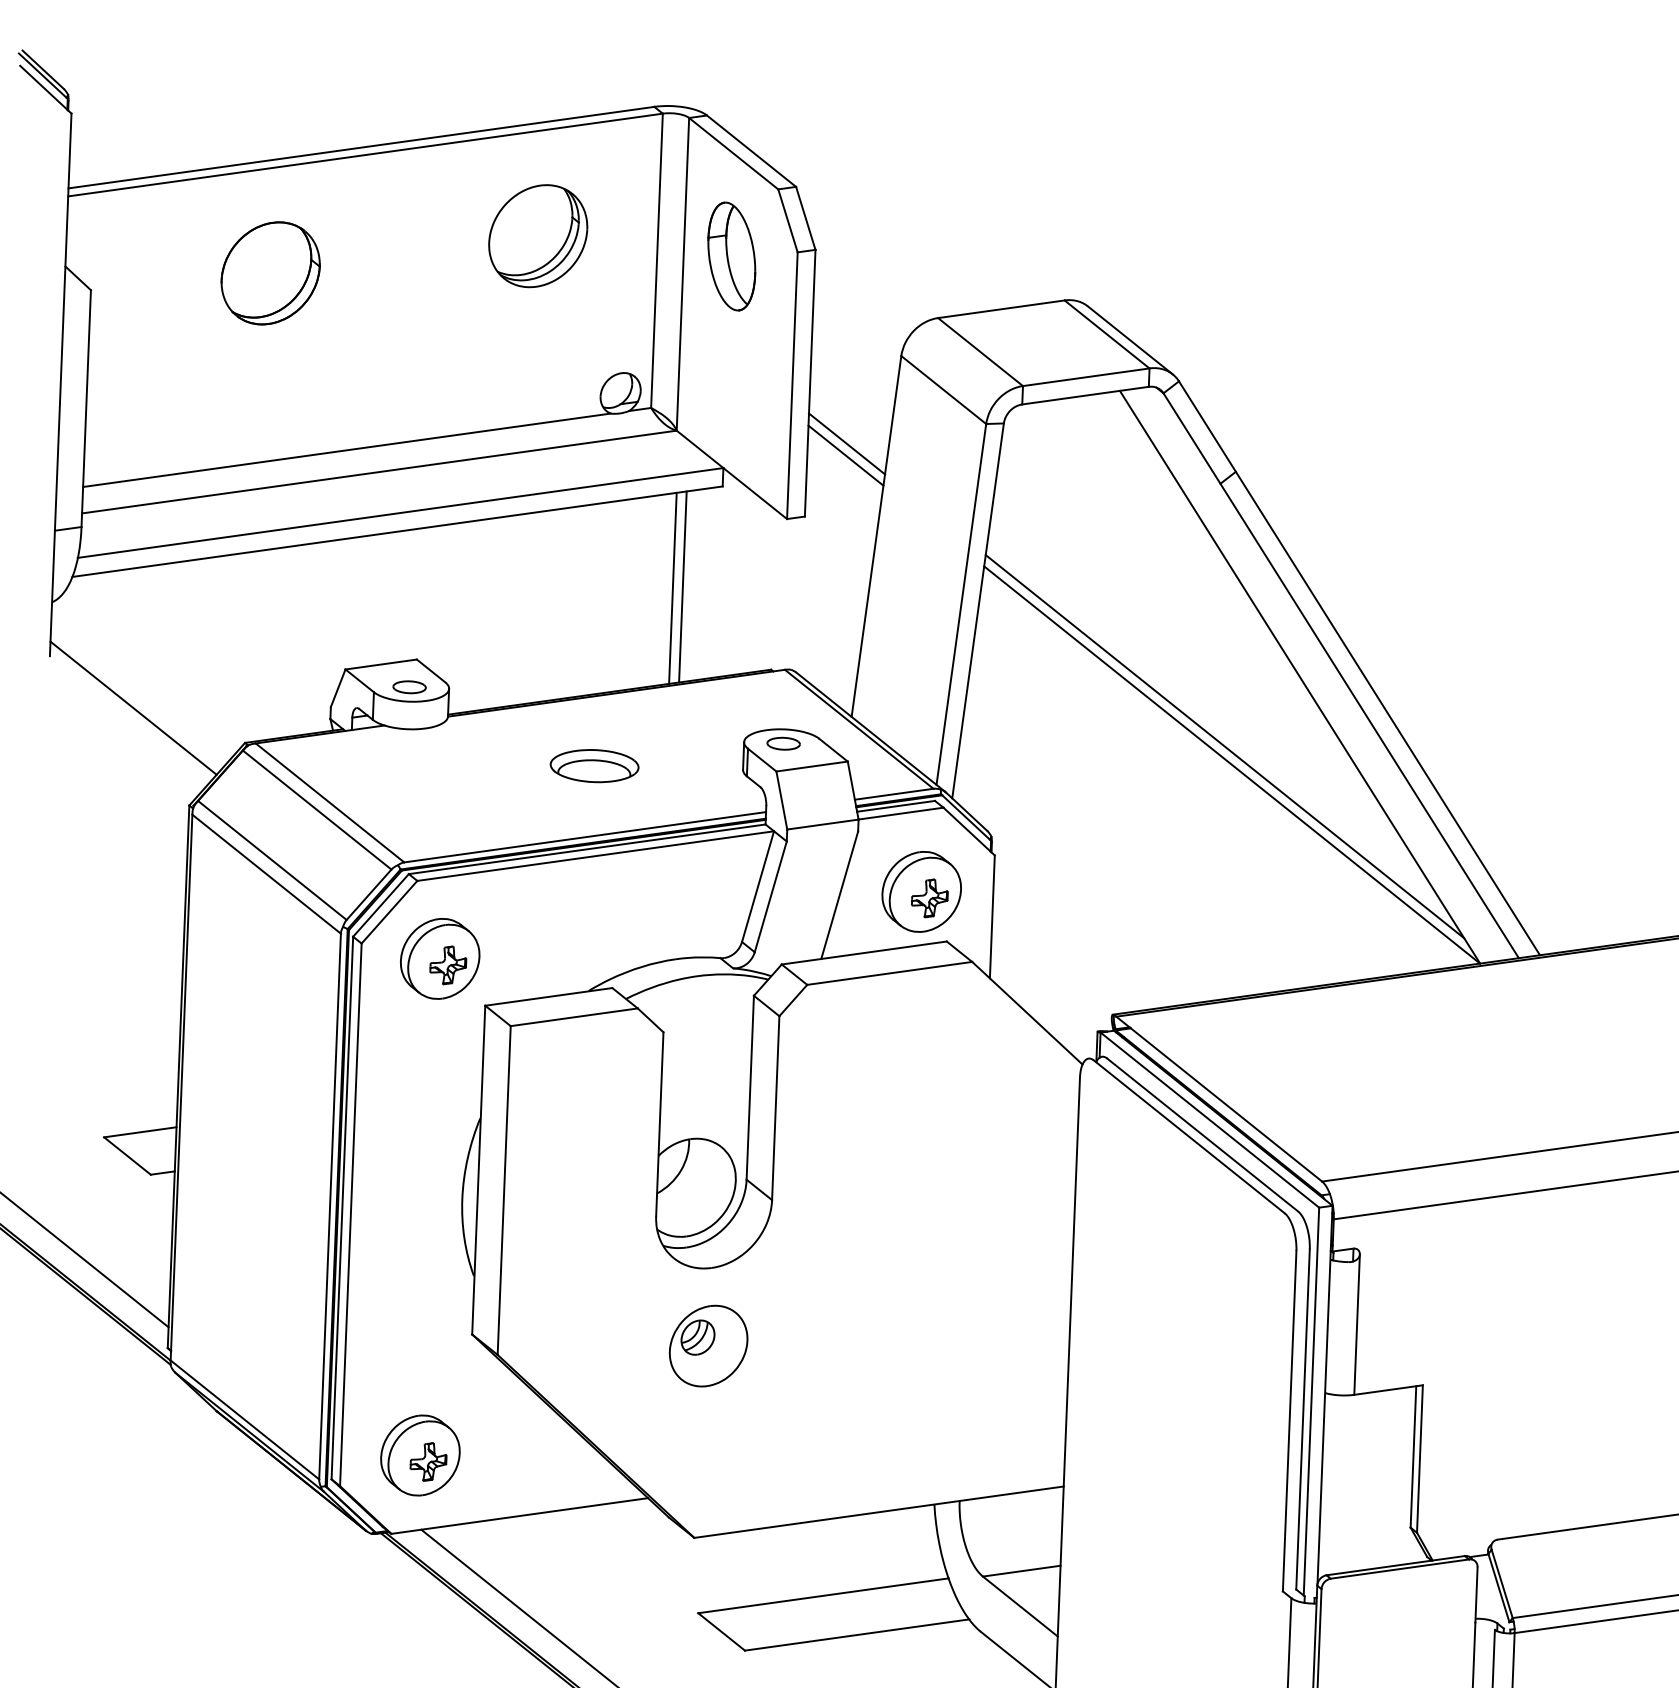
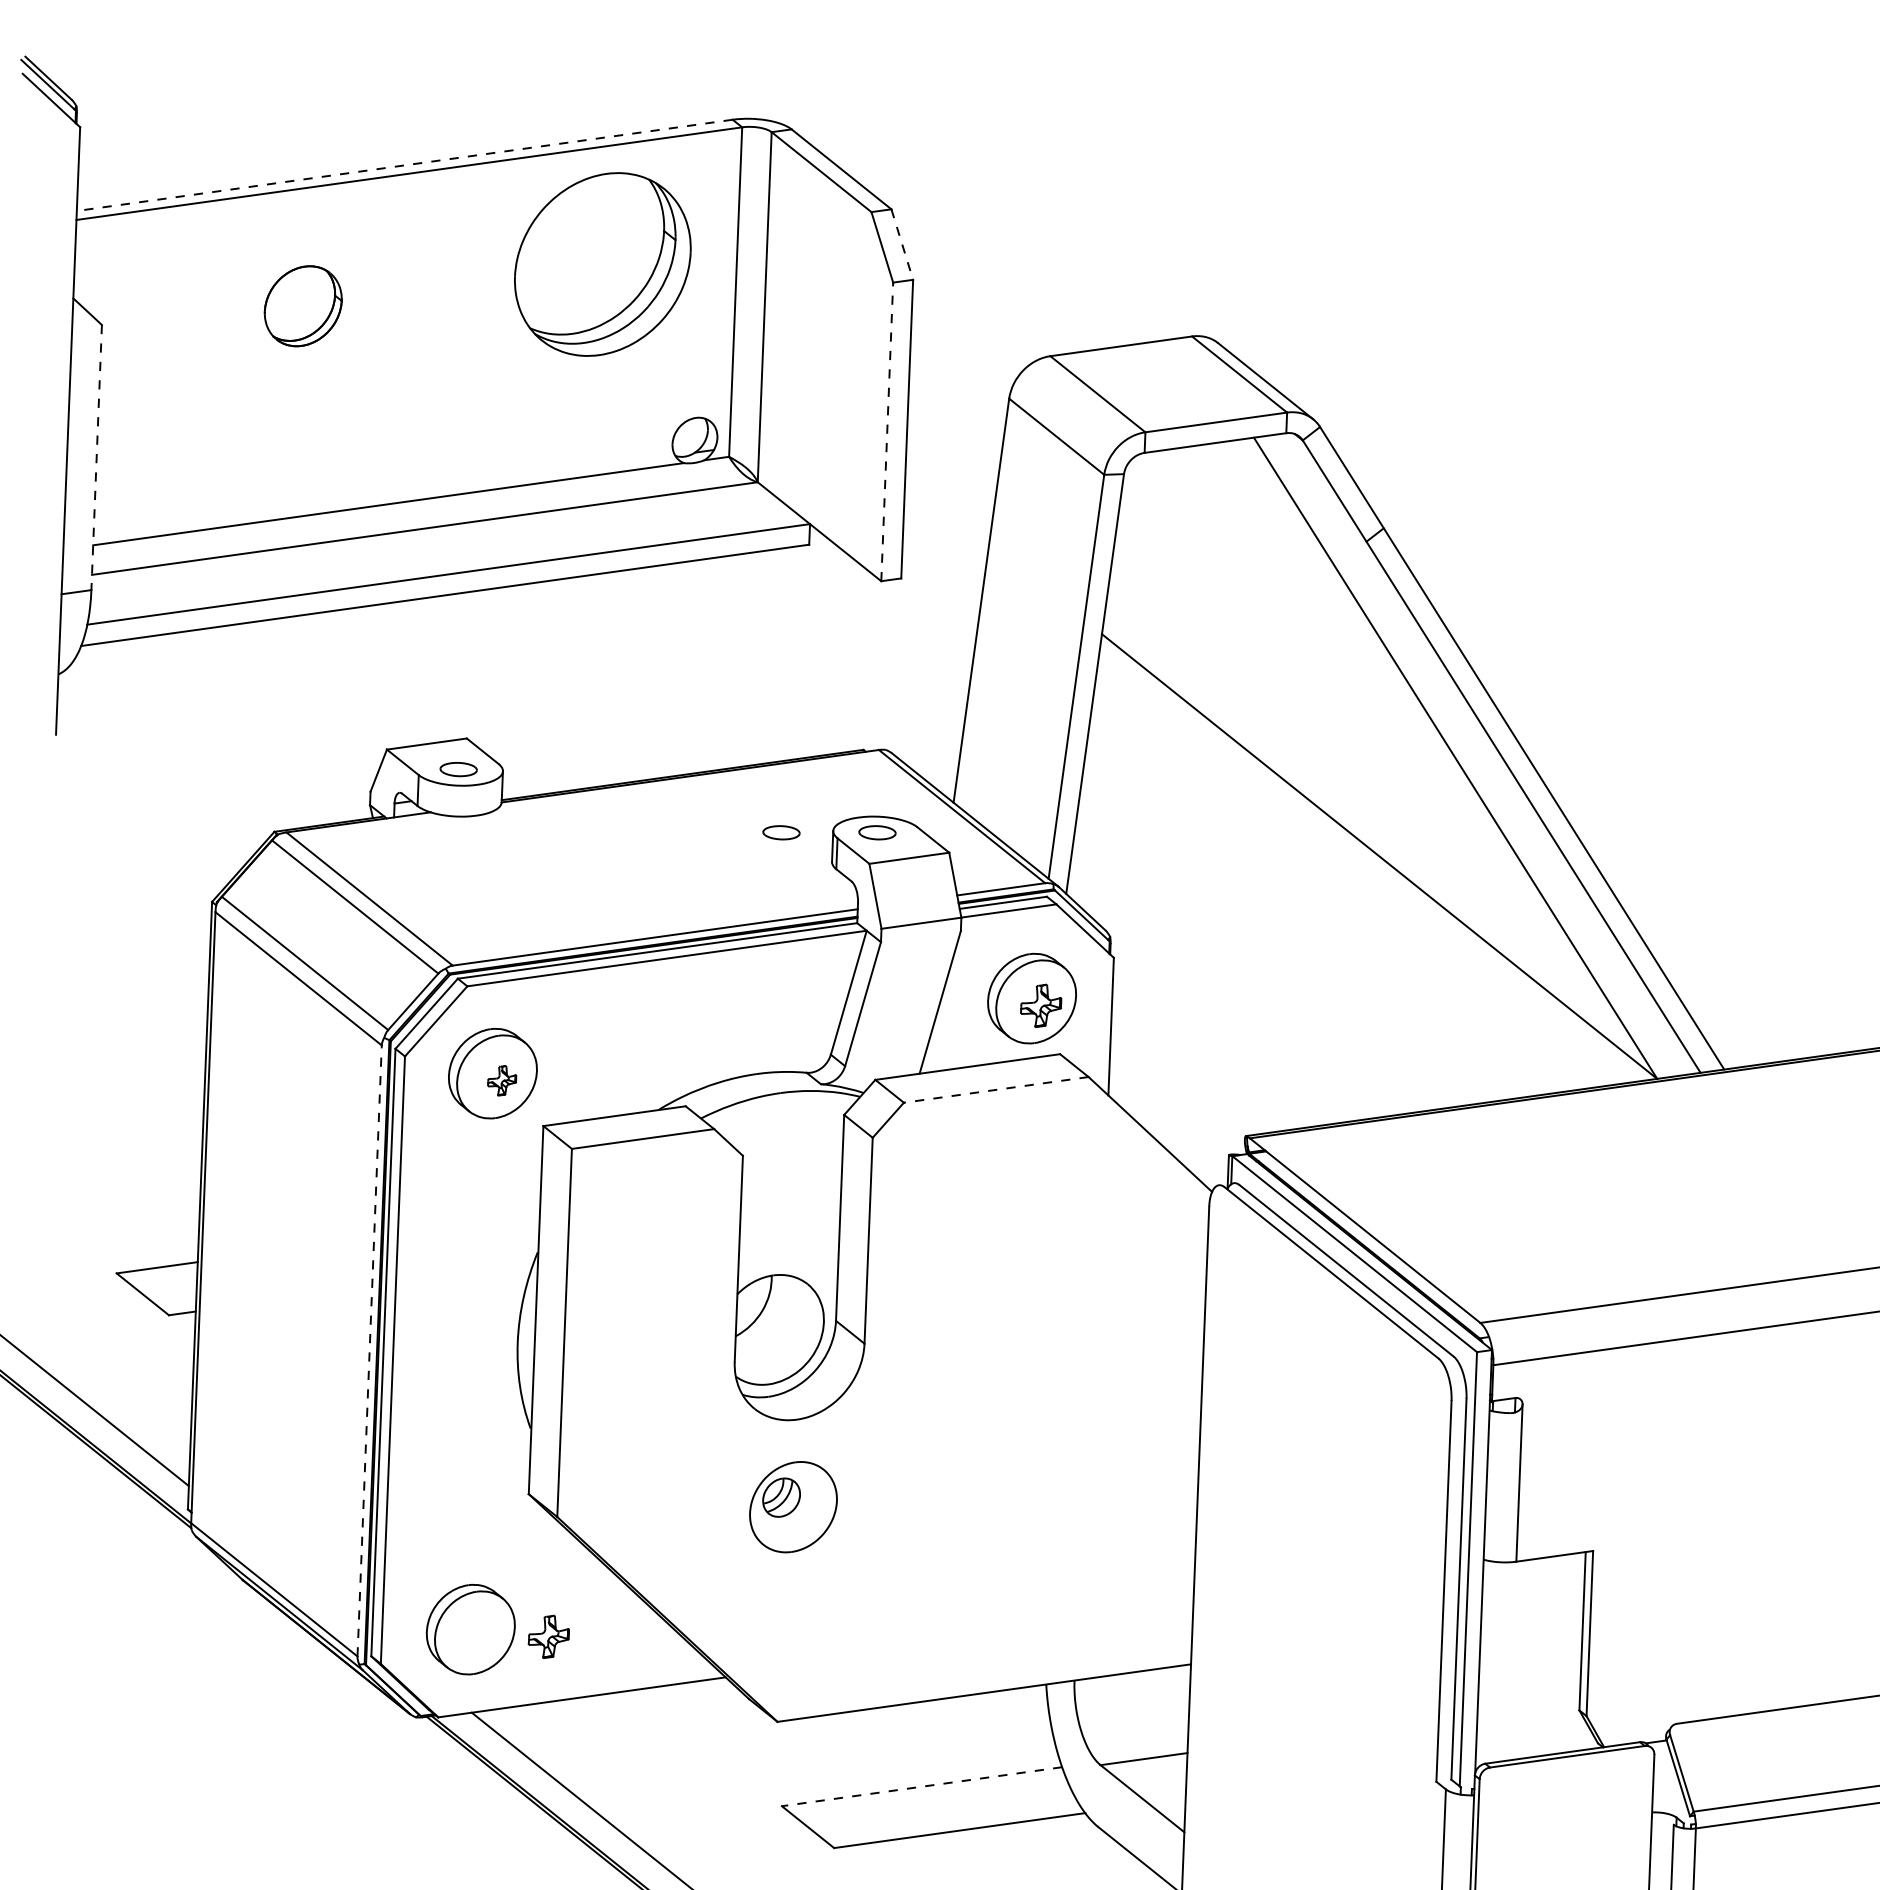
line: (361, 147) -> (404, 165), solid -> dashed
line: (806, 218) -> (902, 244), solid -> dashed
part: (538, 236) -> (602, 264), size x1.6
part: (731, 256) -> (819, 287), removed
part: (270, 273) -> (303, 306), size x0.7
line: (792, 385) -> (887, 431), solid -> dashed
line: (86, 408) -> (96, 457), solid -> dashed
line: (846, 444) -> (947, 497), removed
line: (846, 455) -> (947, 509), removed
line: (682, 587) -> (764, 657), removed
line: (672, 588) -> (753, 658), removed
line: (133, 707) -> (149, 792), removed
part: (697, 743) -> (781, 832), added
line: (1224, 746) -> (1371, 835), removed
part: (594, 765) -> (665, 857), removed
part: (448, 965) -> (502, 1080), size x0.7
line: (889, 973) -> (995, 1089), solid -> dashed
line: (329, 1206) -> (369, 1350), solid -> dashed
part: (428, 1461) -> (548, 1636), moved
line: (822, 1595) -> (921, 1786), solid -> dashed

